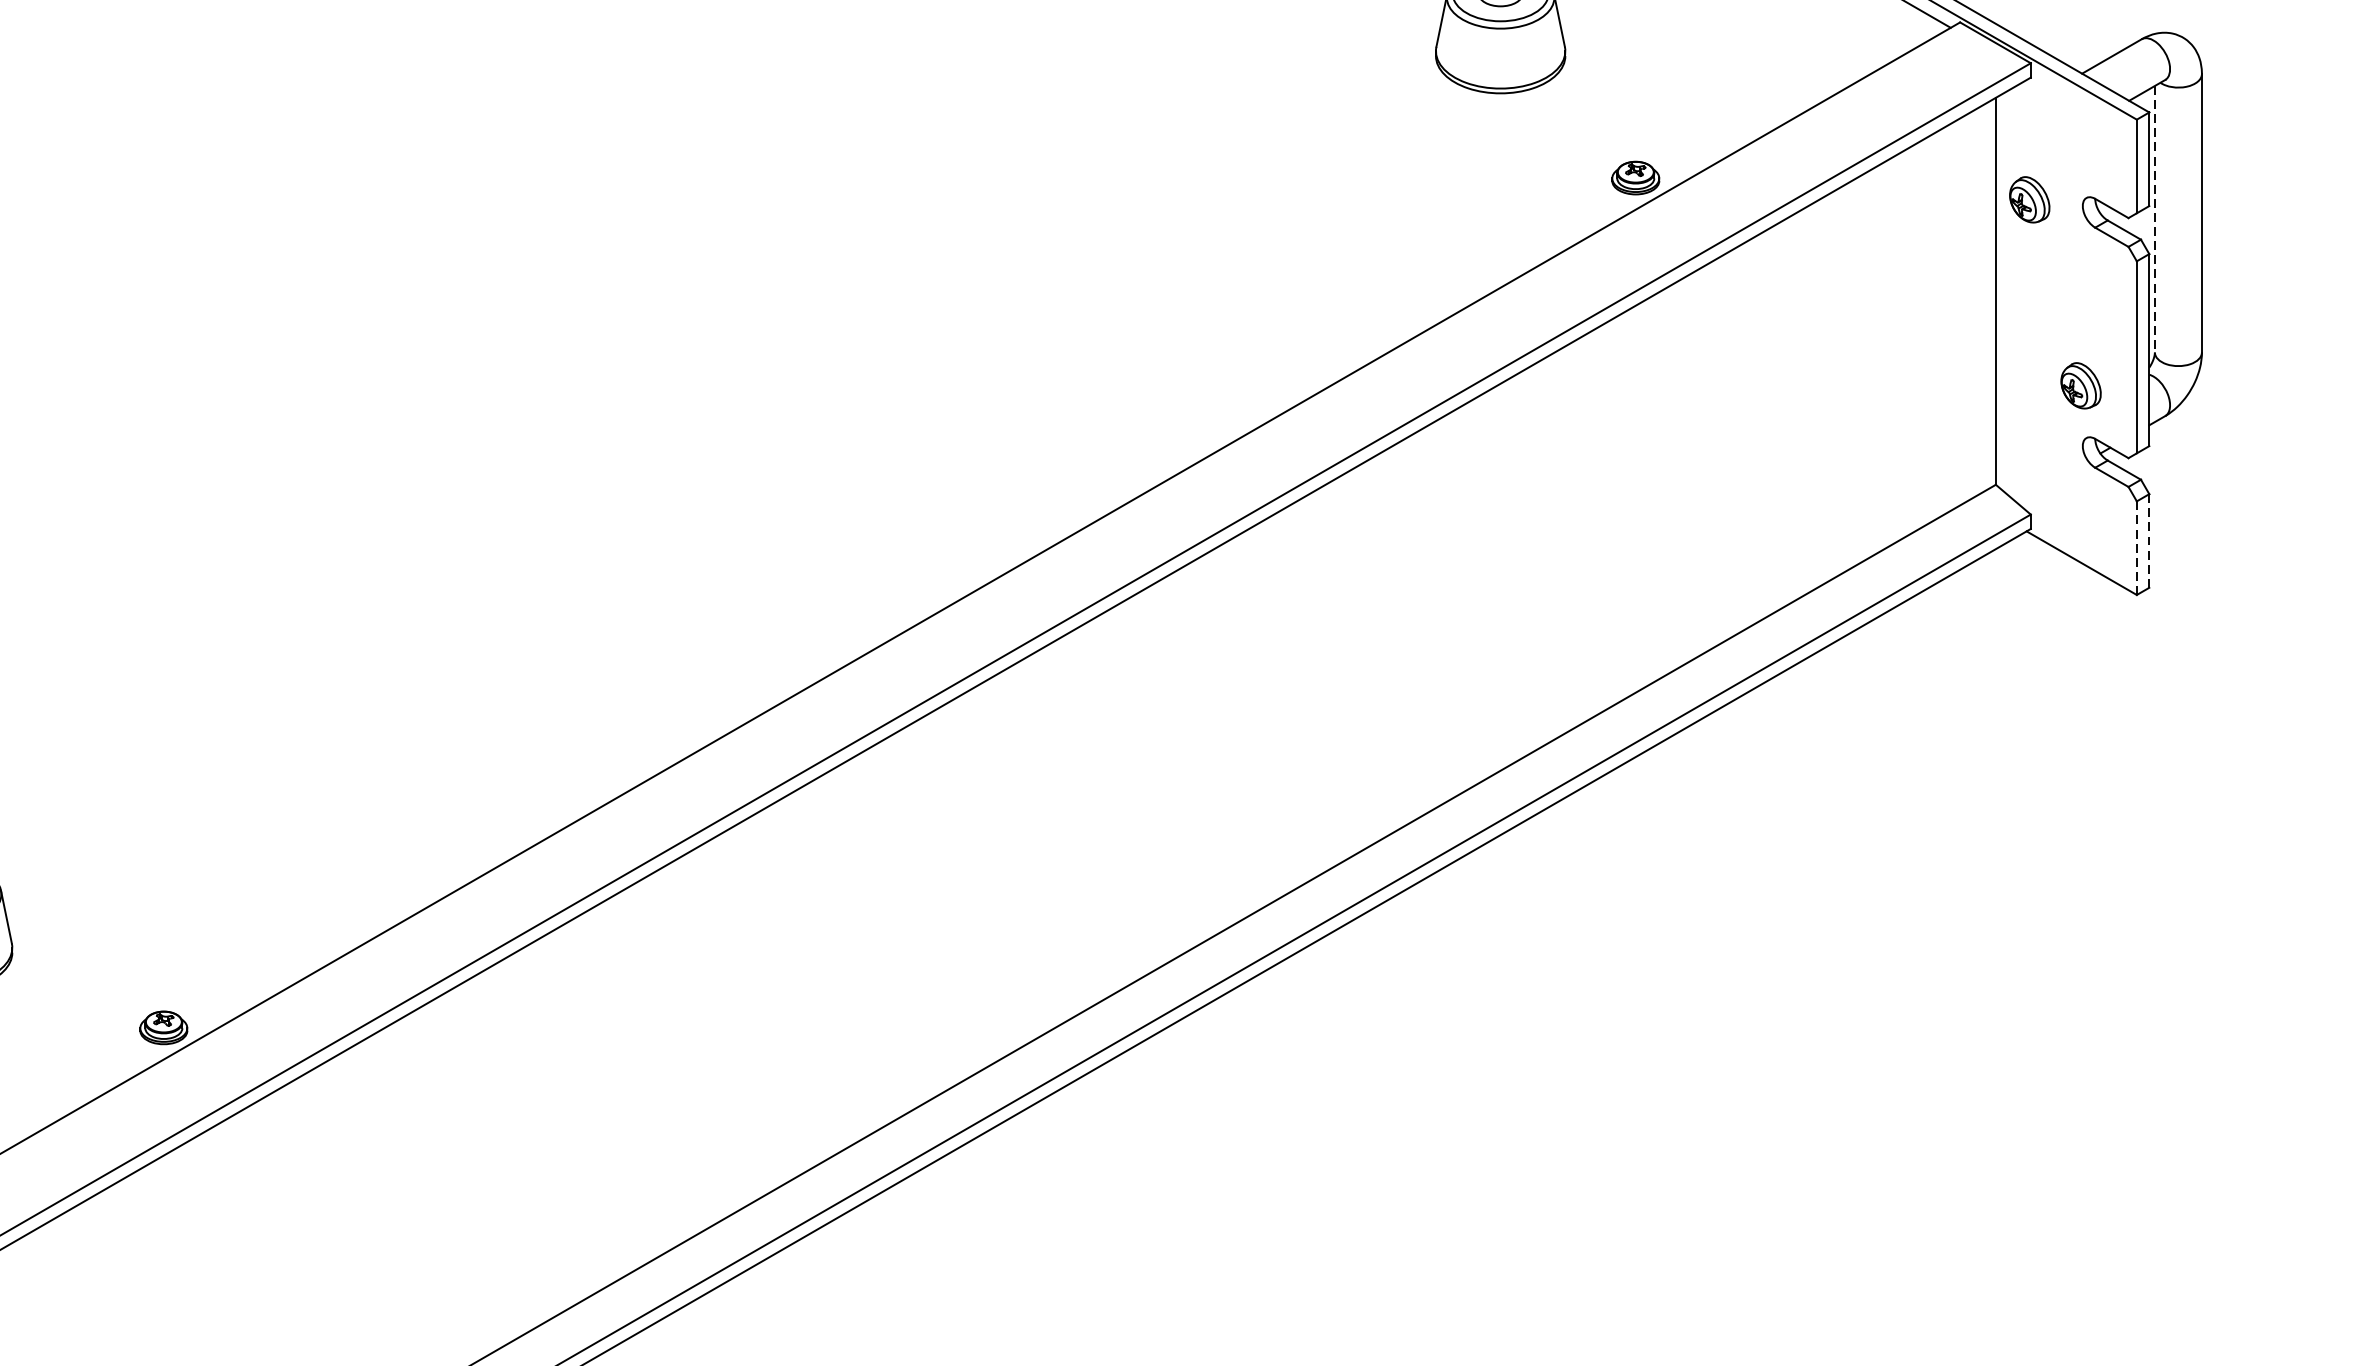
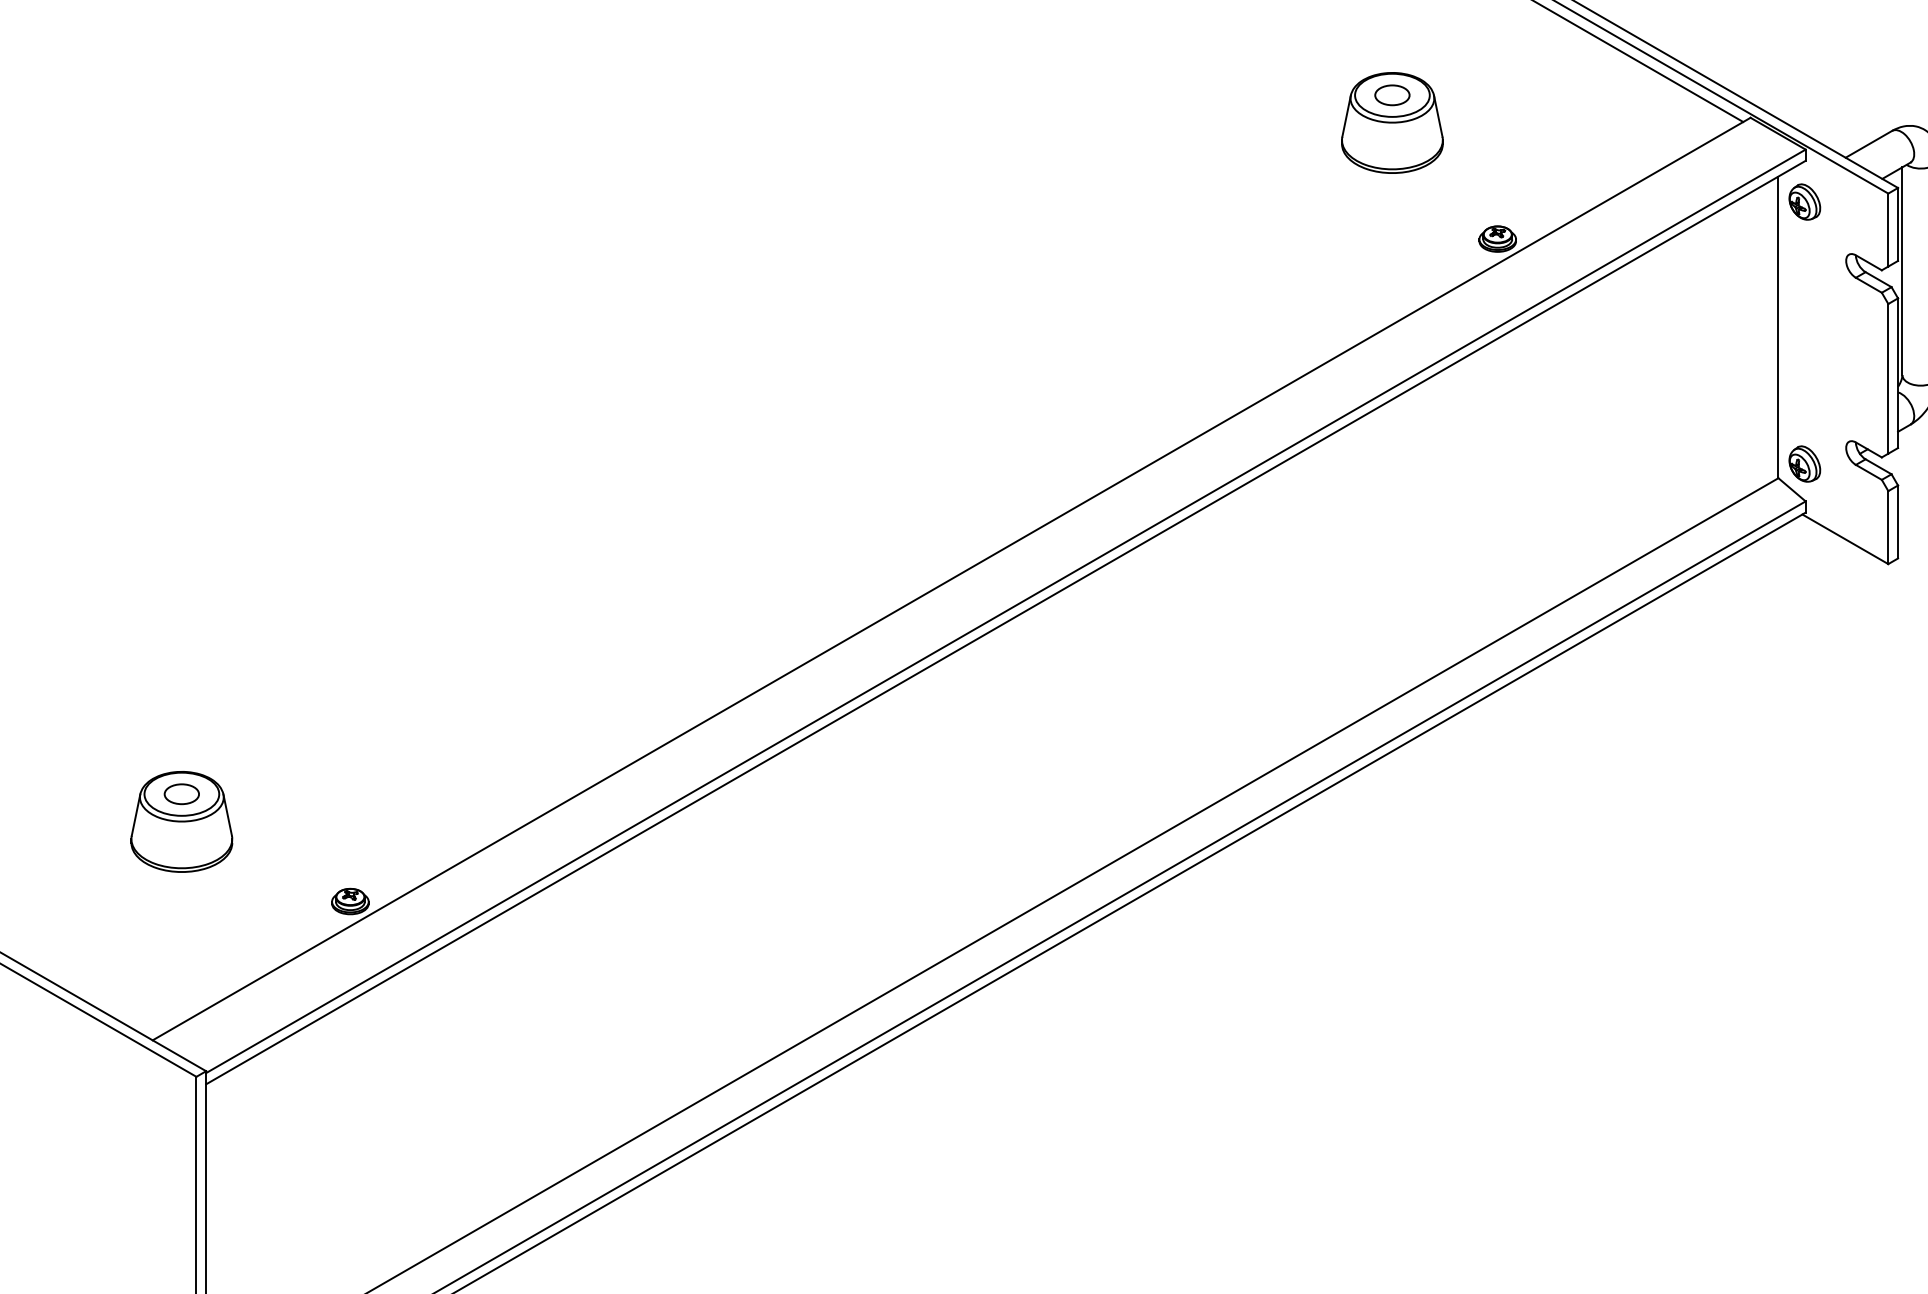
part: (2029, 199) -> (1804, 201), moved
line: (2155, 219) -> (1902, 271), dashed -> solid
part: (2080, 385) -> (1804, 463), moved
line: (2149, 541) -> (1898, 522), dashed -> solid
line: (2137, 548) -> (1888, 527), dashed -> solid

